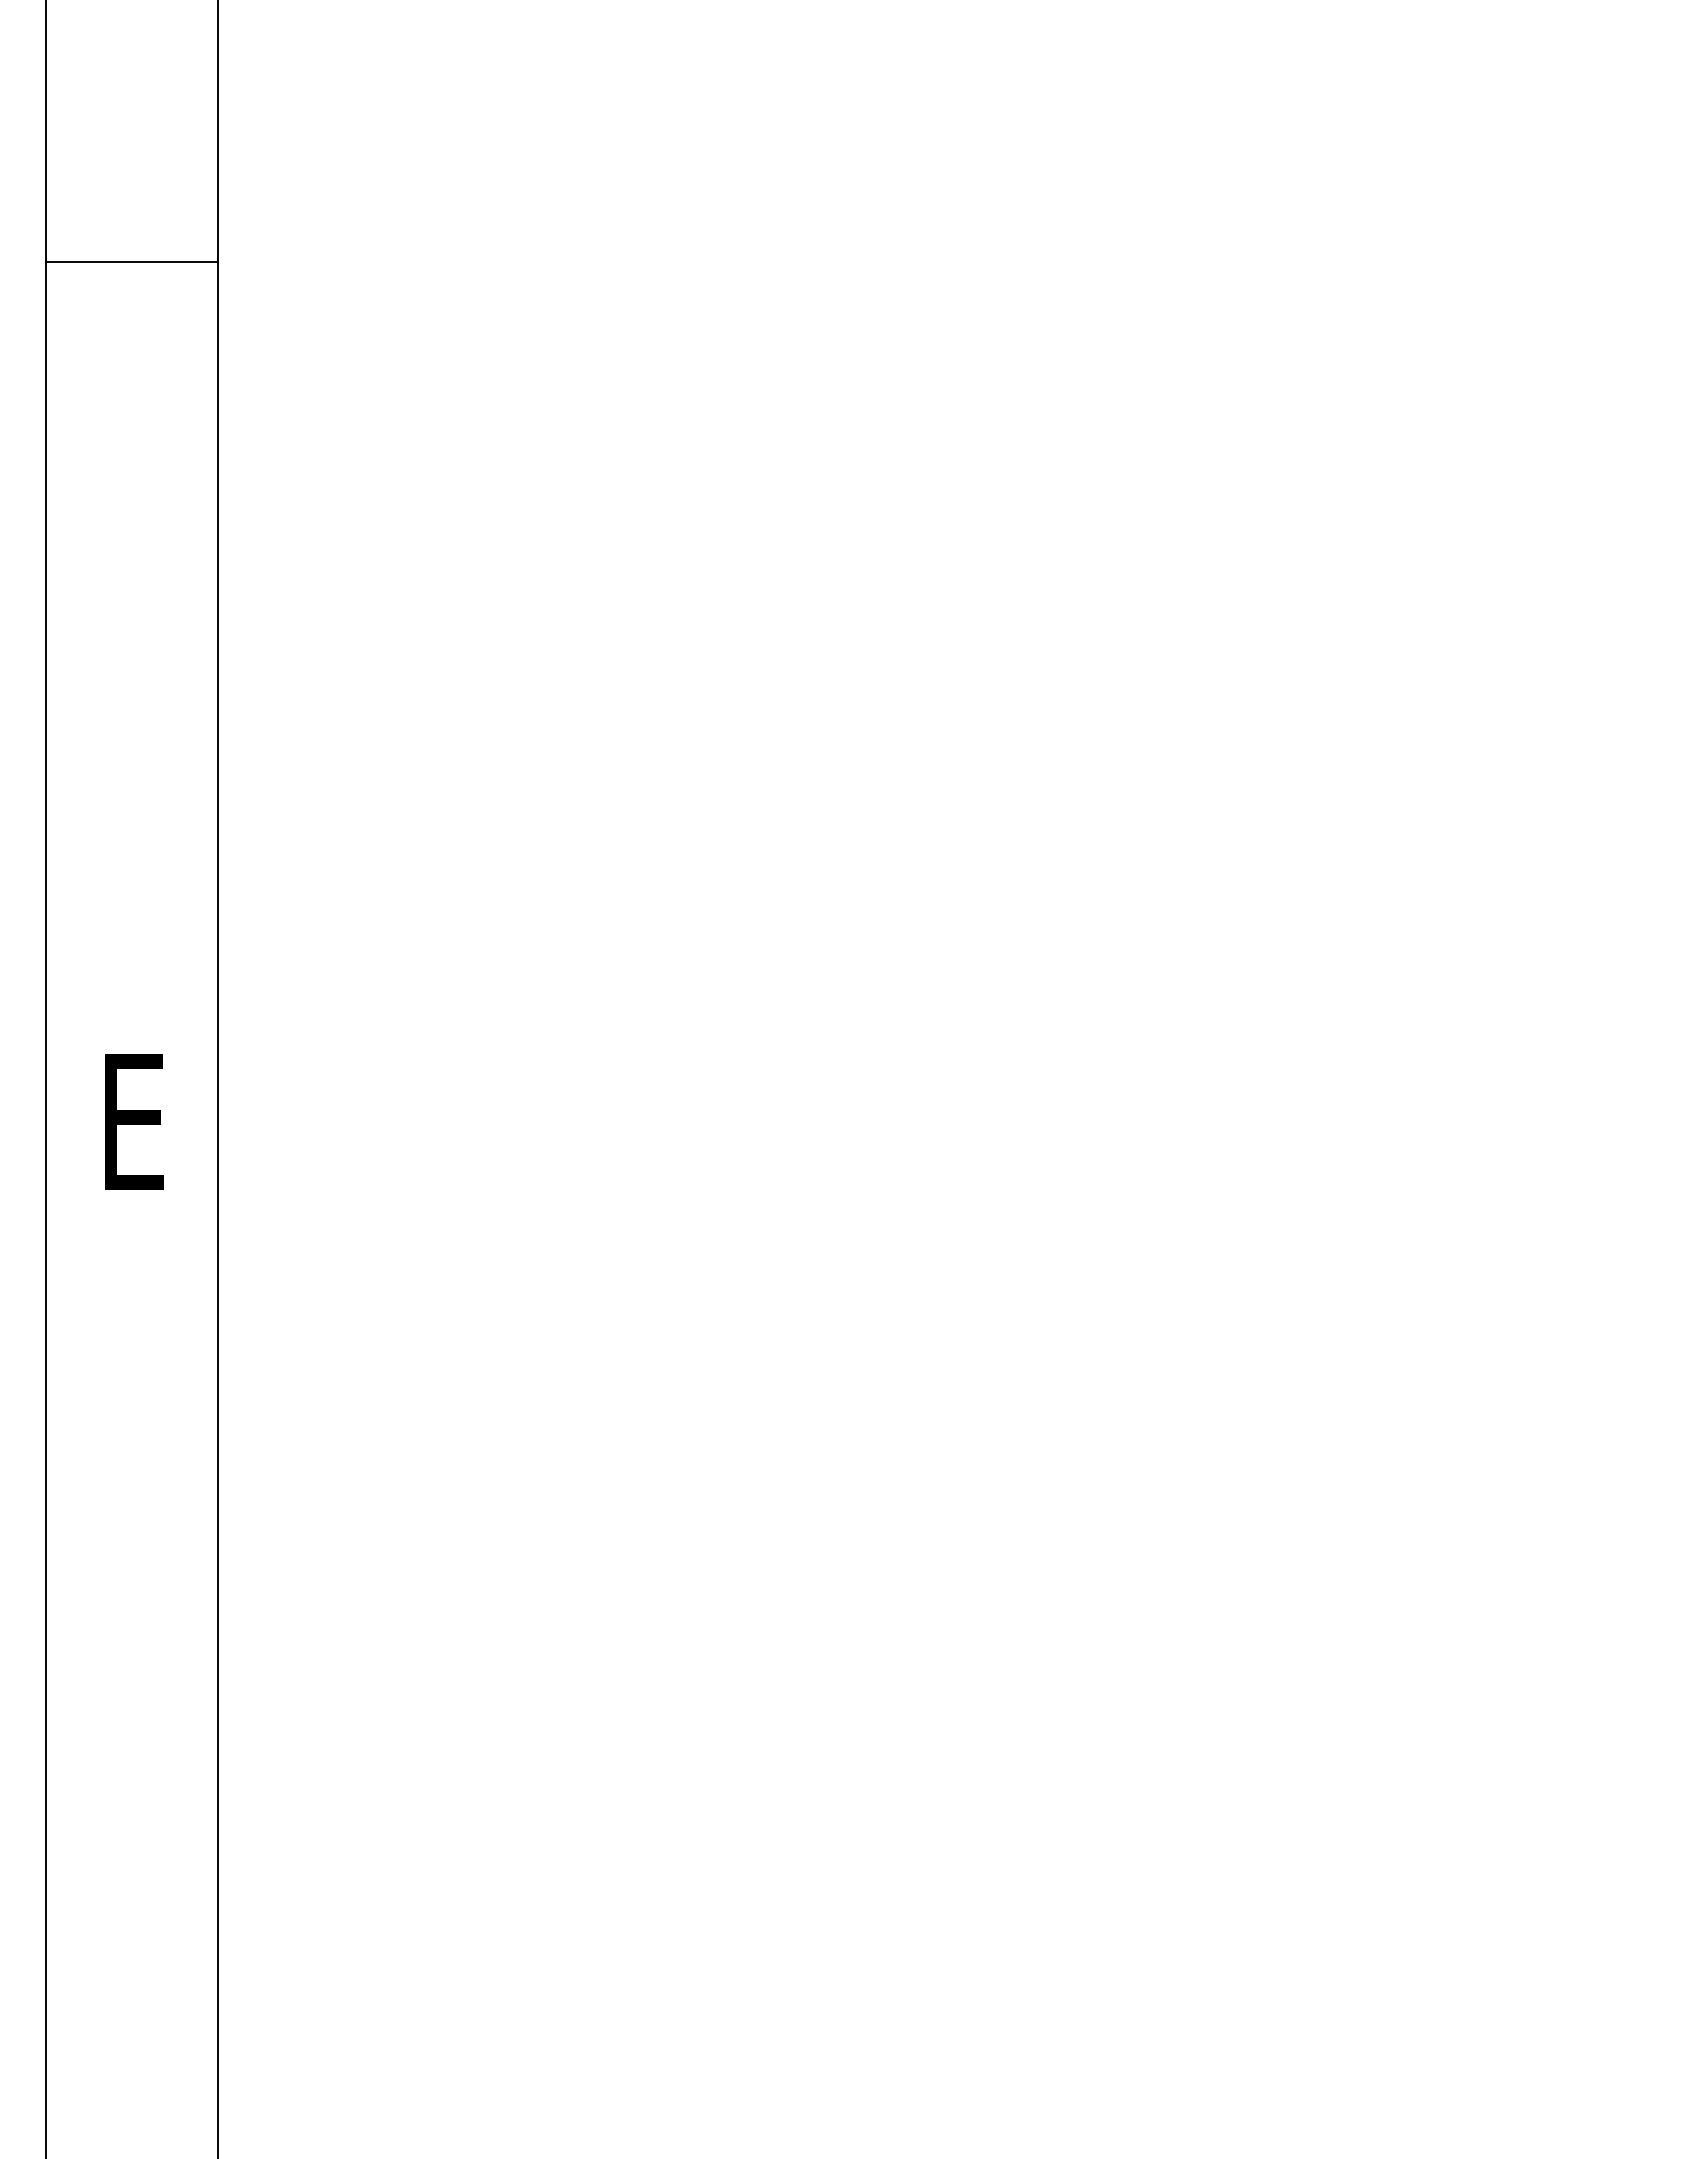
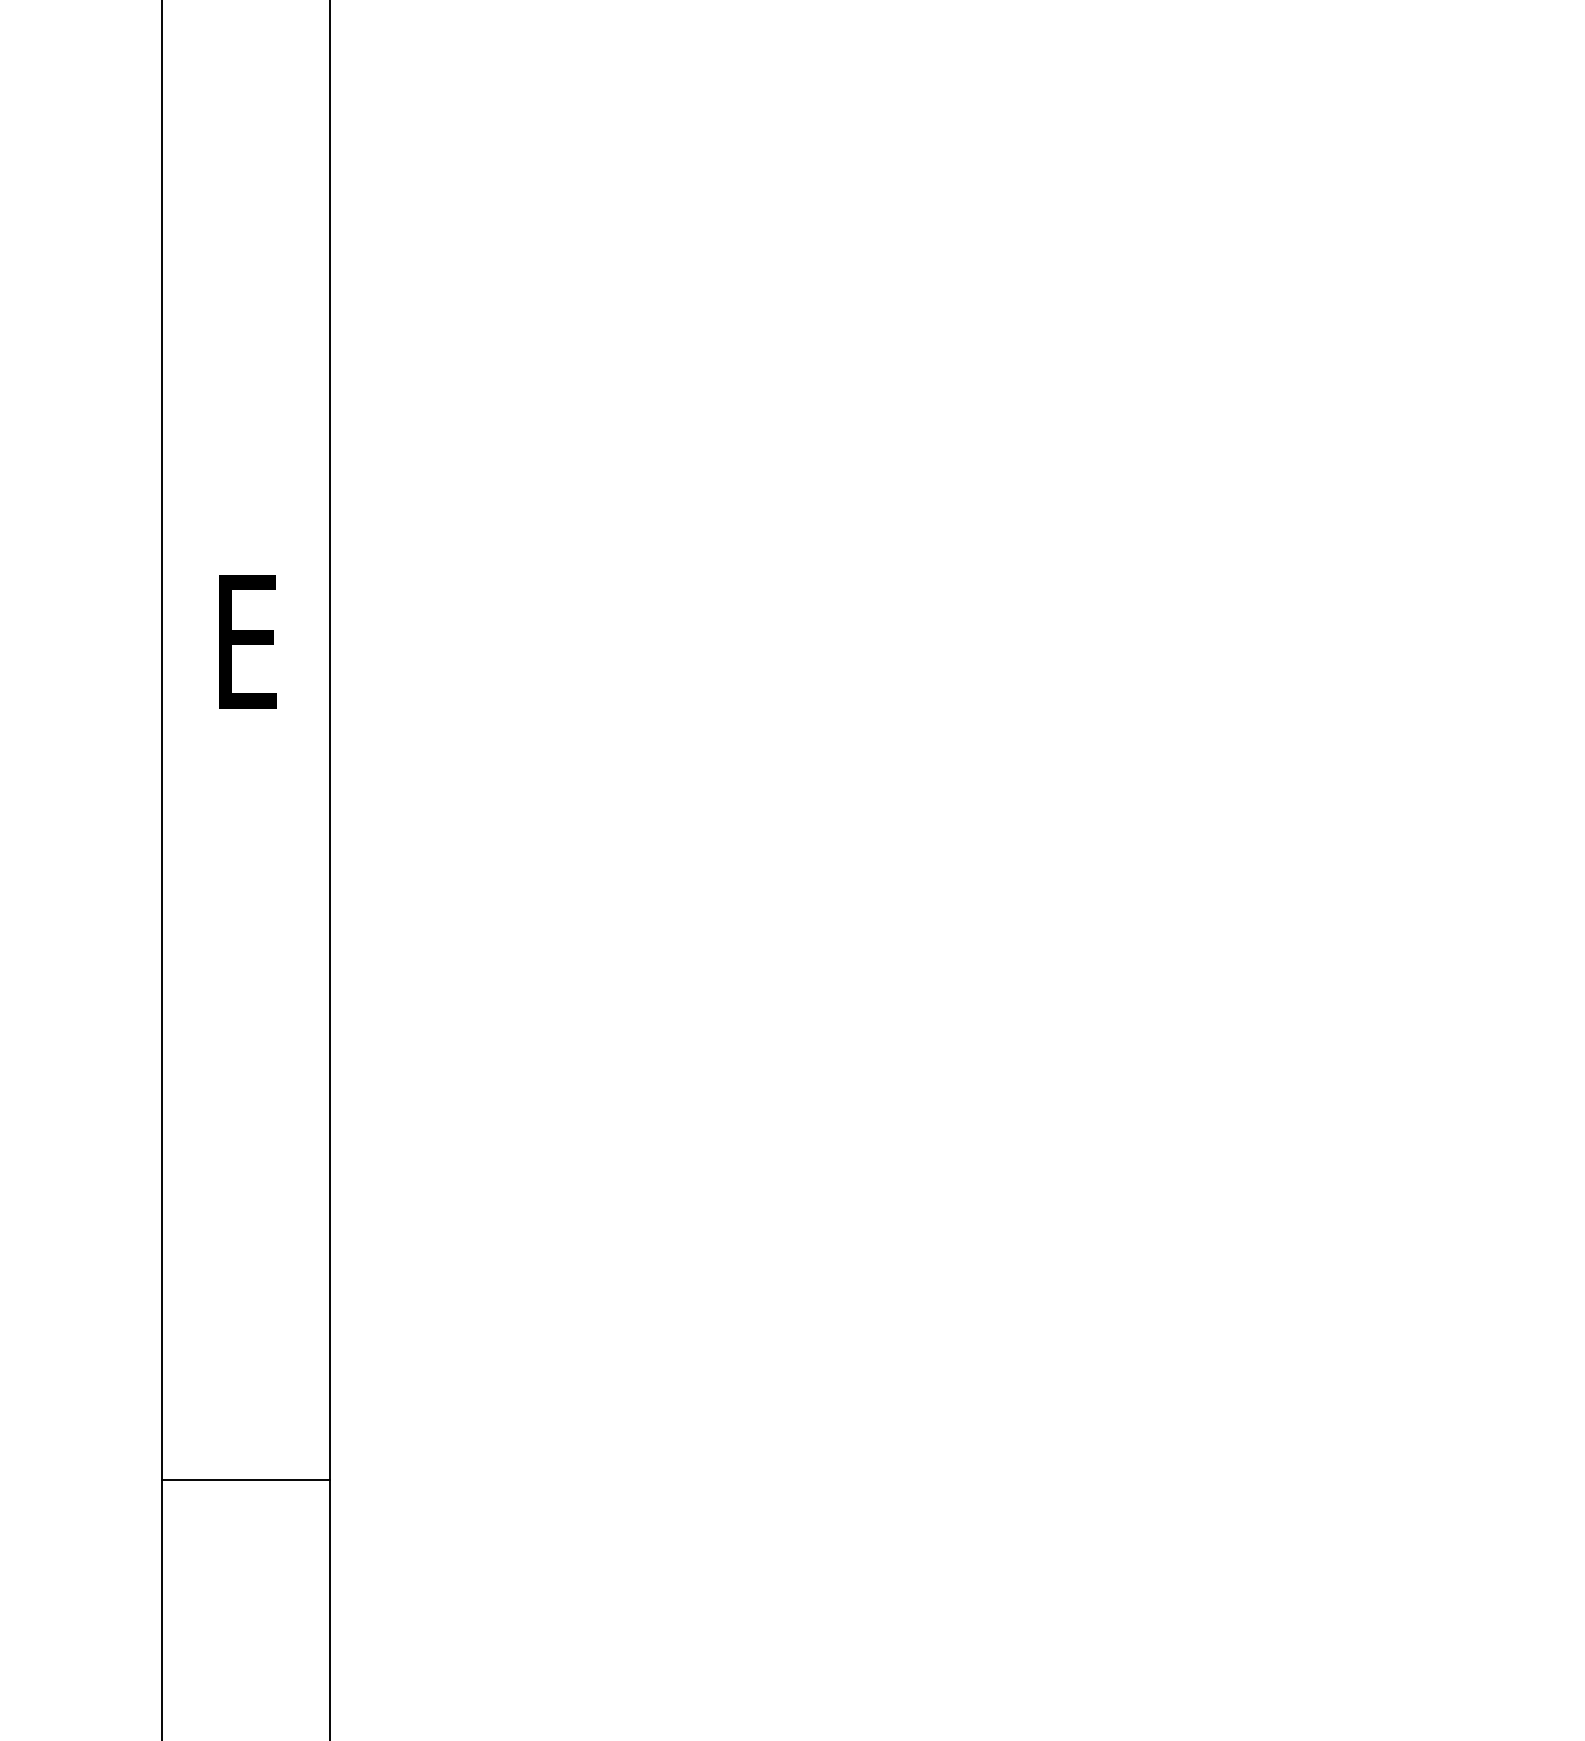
line: (131, 1979) -> (245, 1479), added

